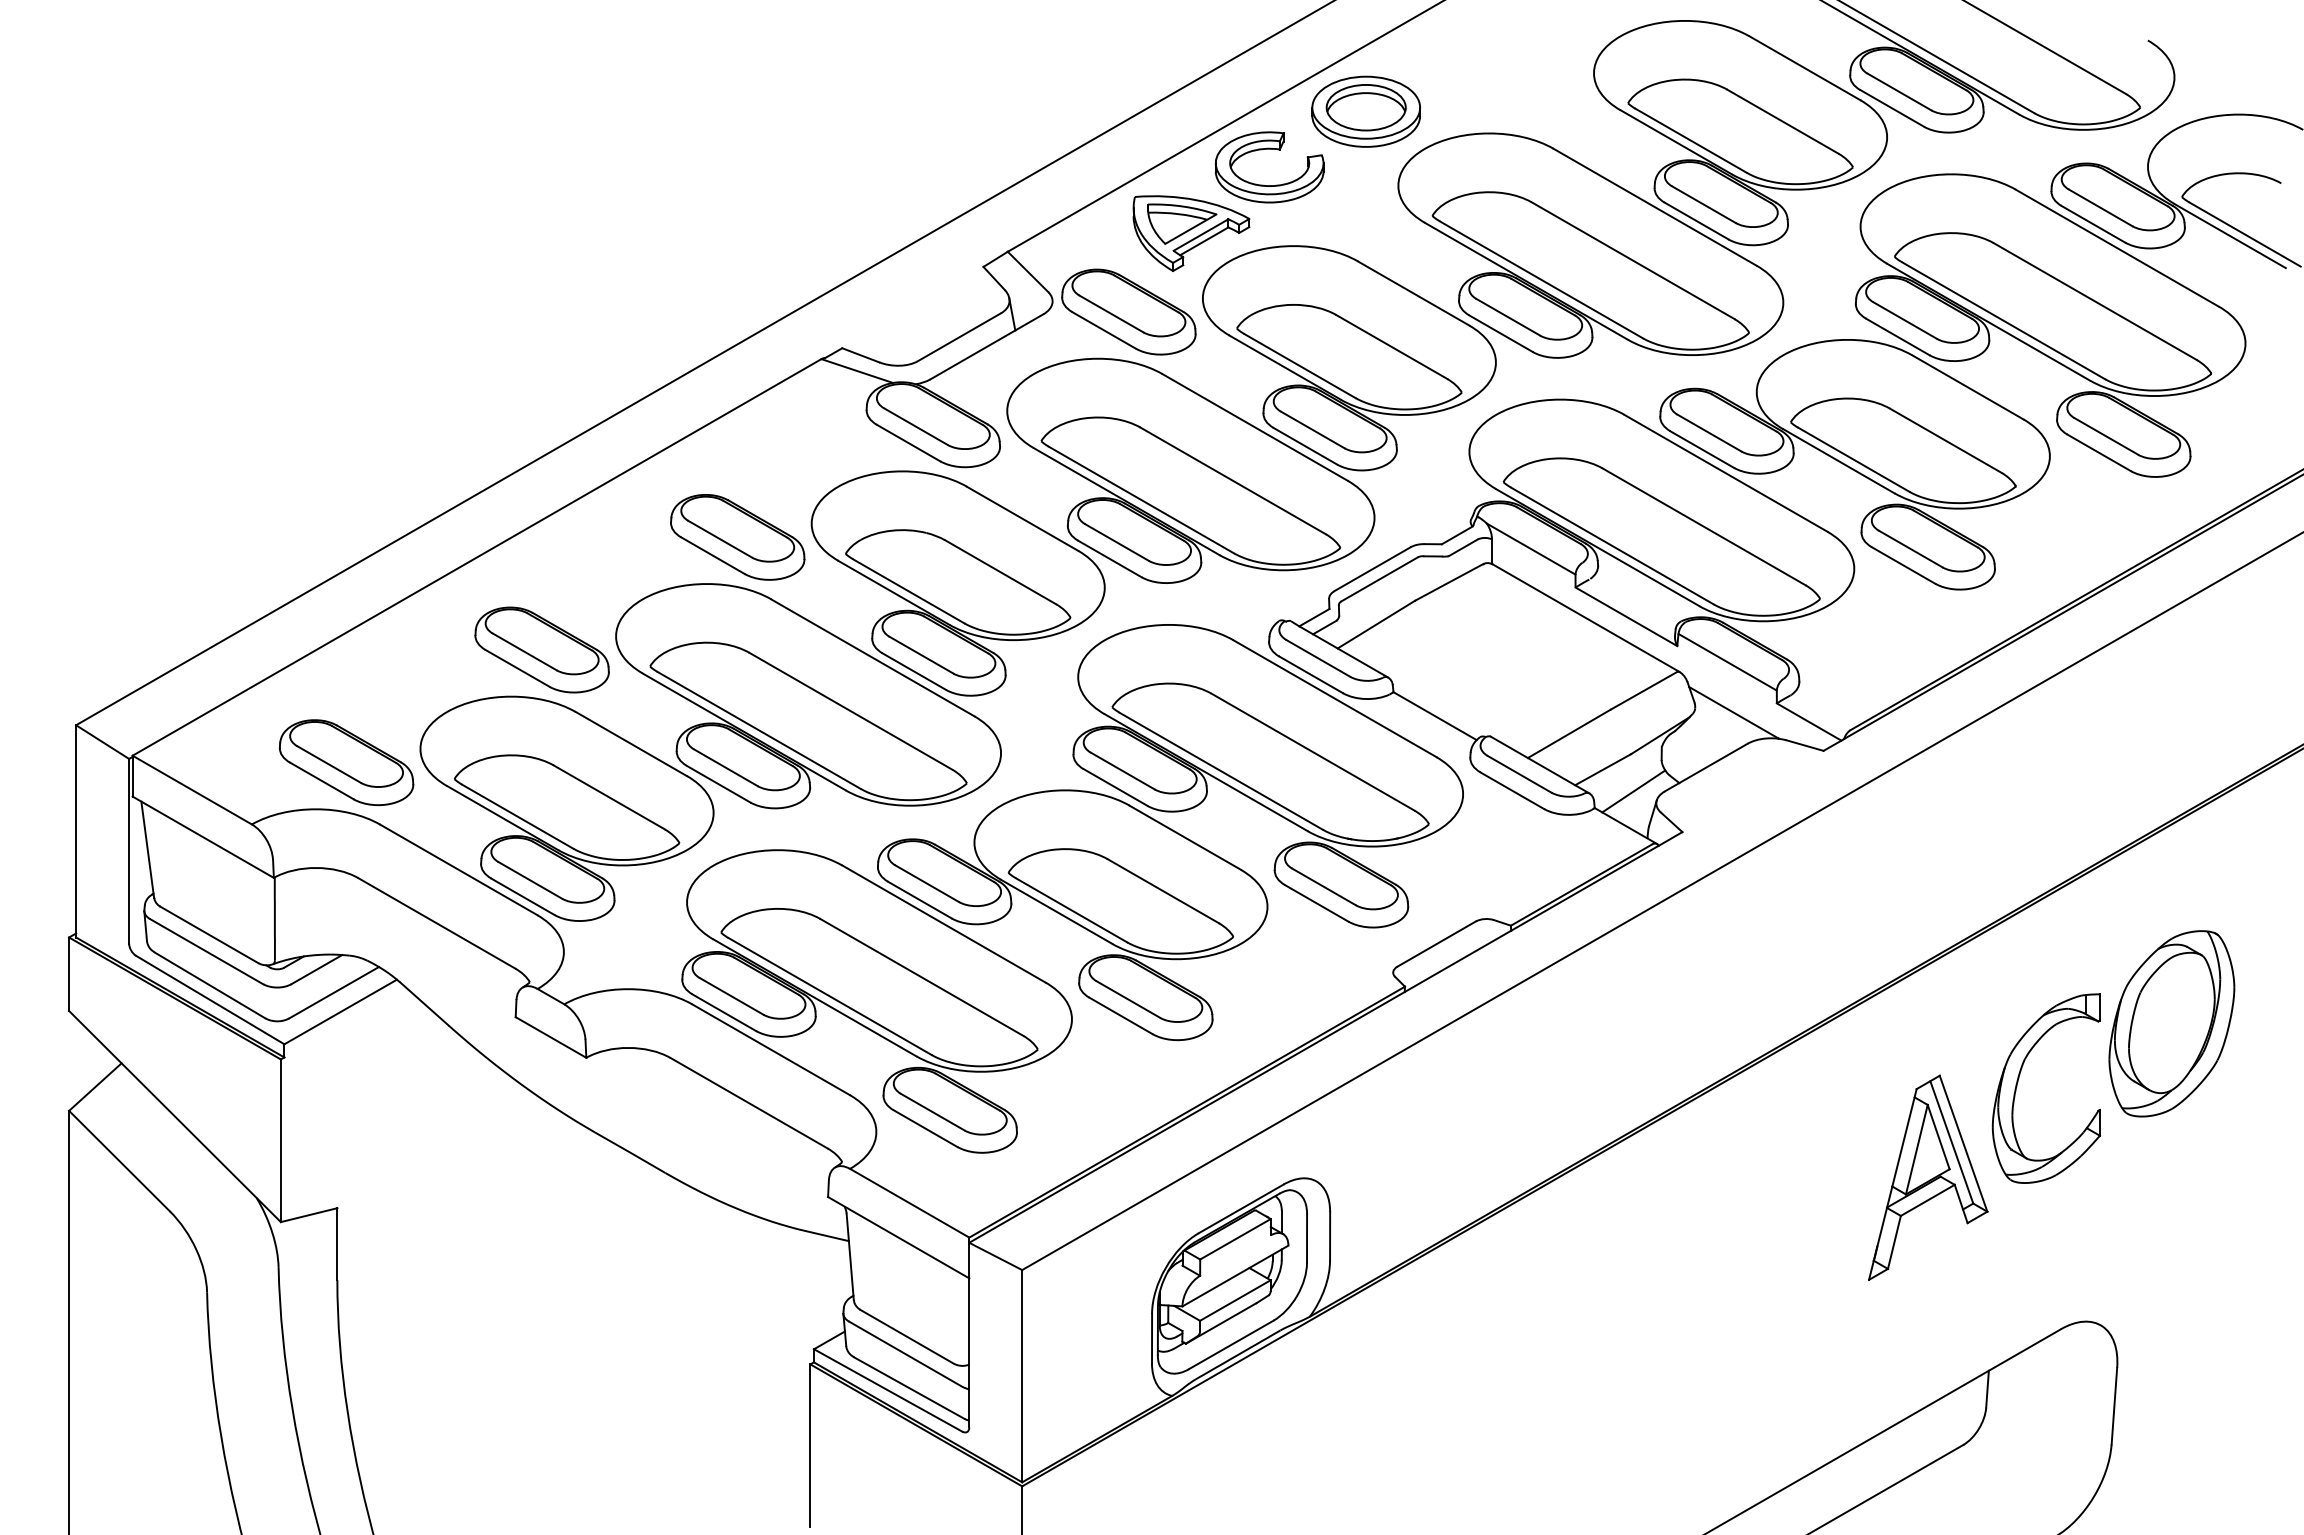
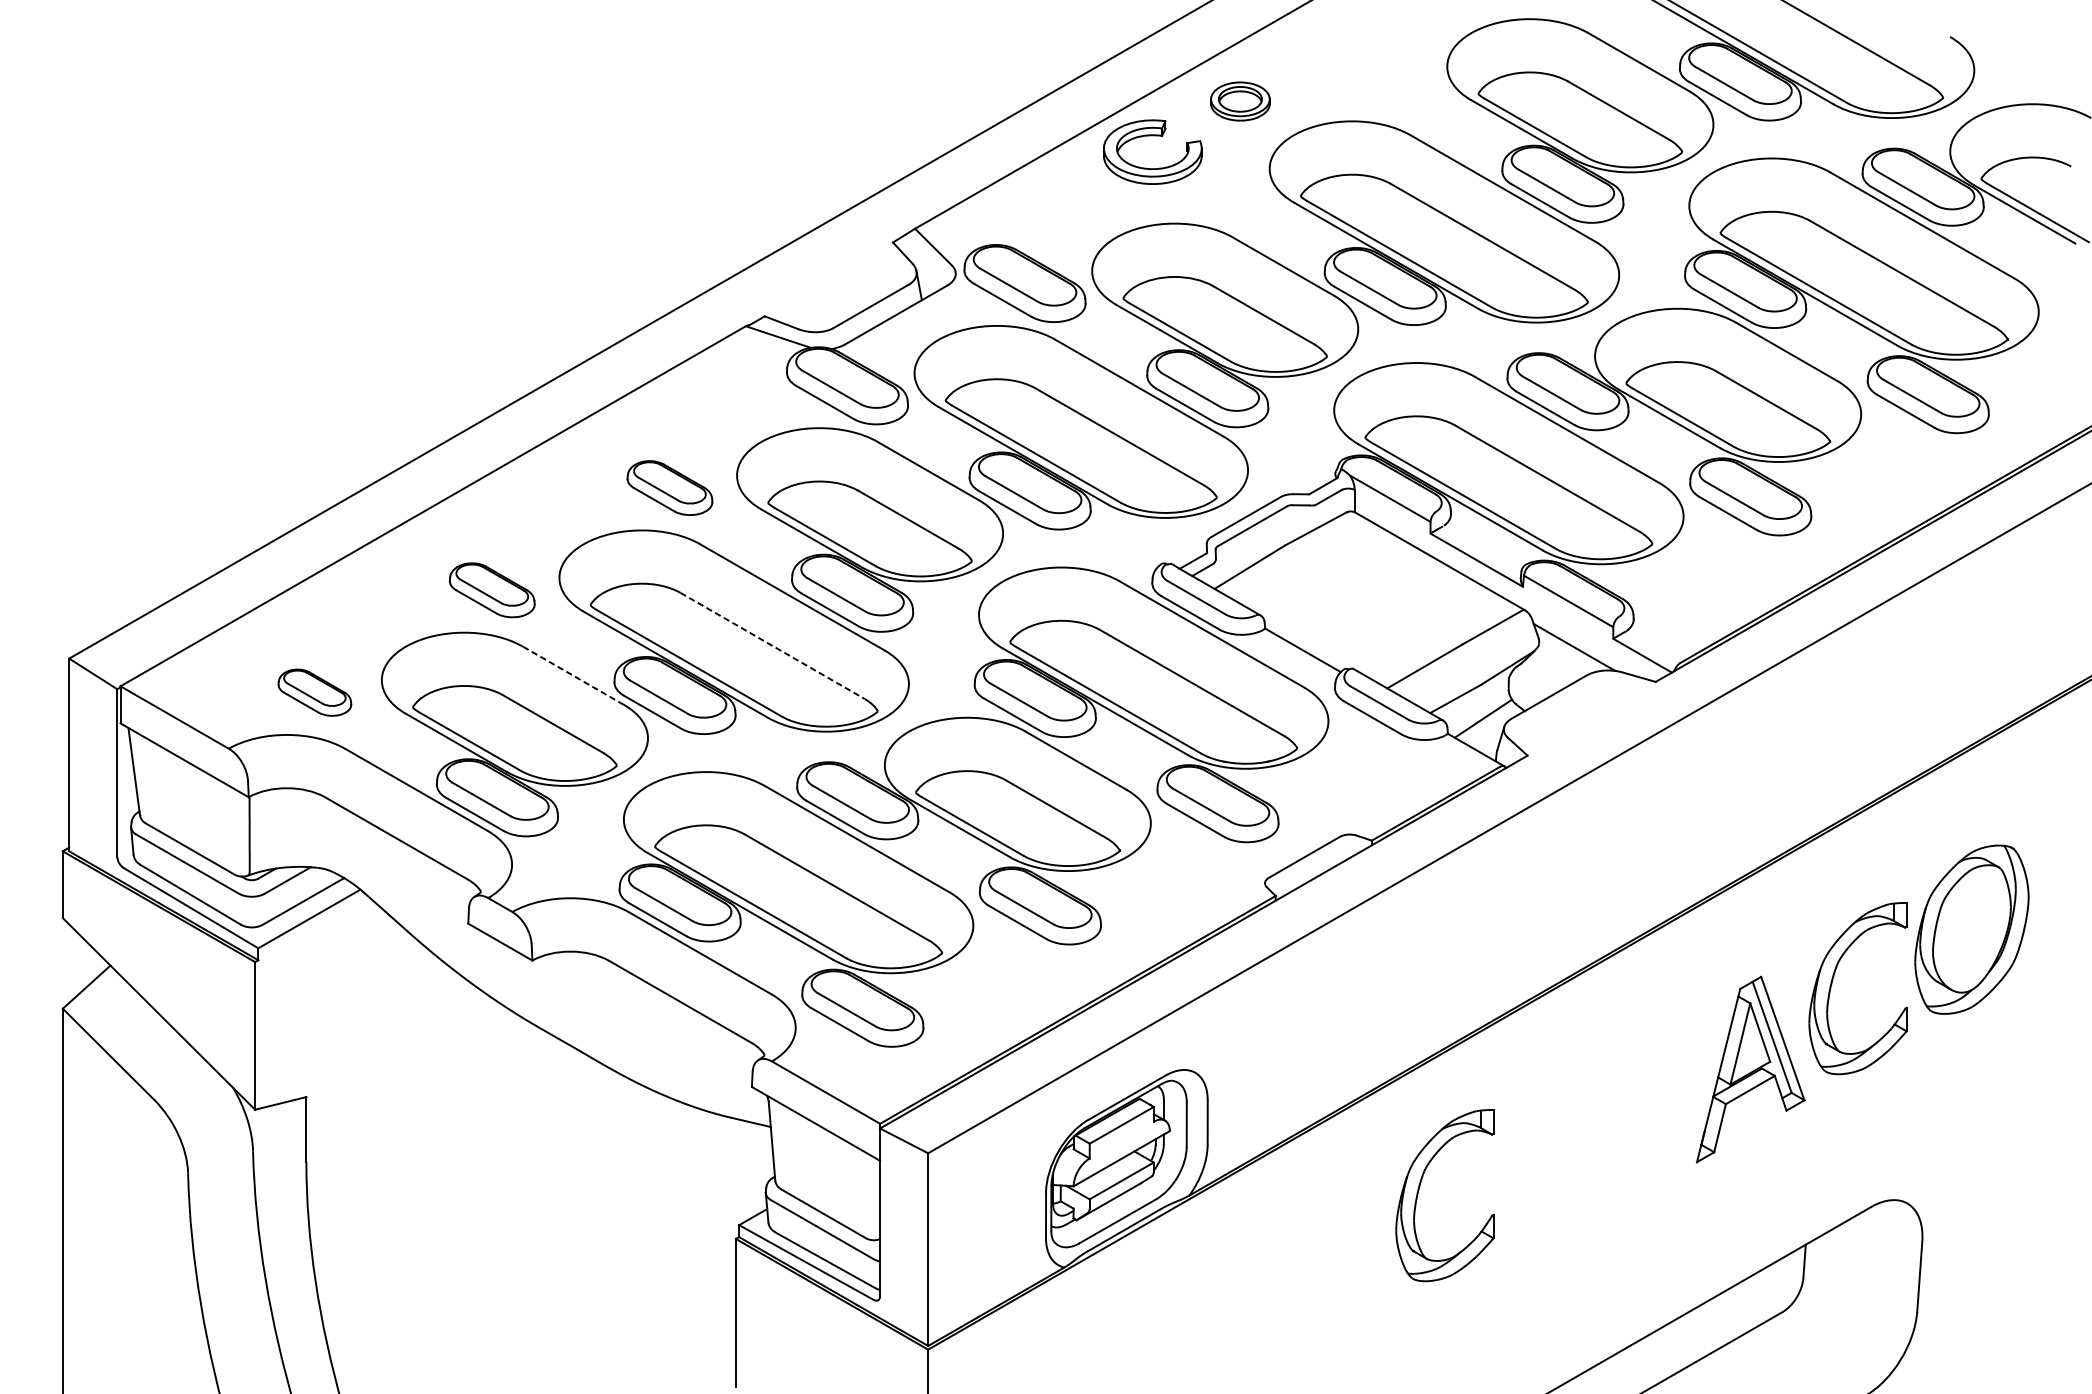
part: (1365, 111) -> (1239, 101), size x0.6
part: (1191, 233) -> (1081, 212), removed
part: (737, 537) -> (669, 488), size x0.7
part: (541, 649) -> (491, 589), size x0.7
line: (851, 711) -> (773, 646), solid -> dashed
line: (630, 743) -> (572, 675), solid -> dashed
part: (346, 762) -> (314, 692), size x0.6
part: (1563, 1310) -> (1419, 1189), added

